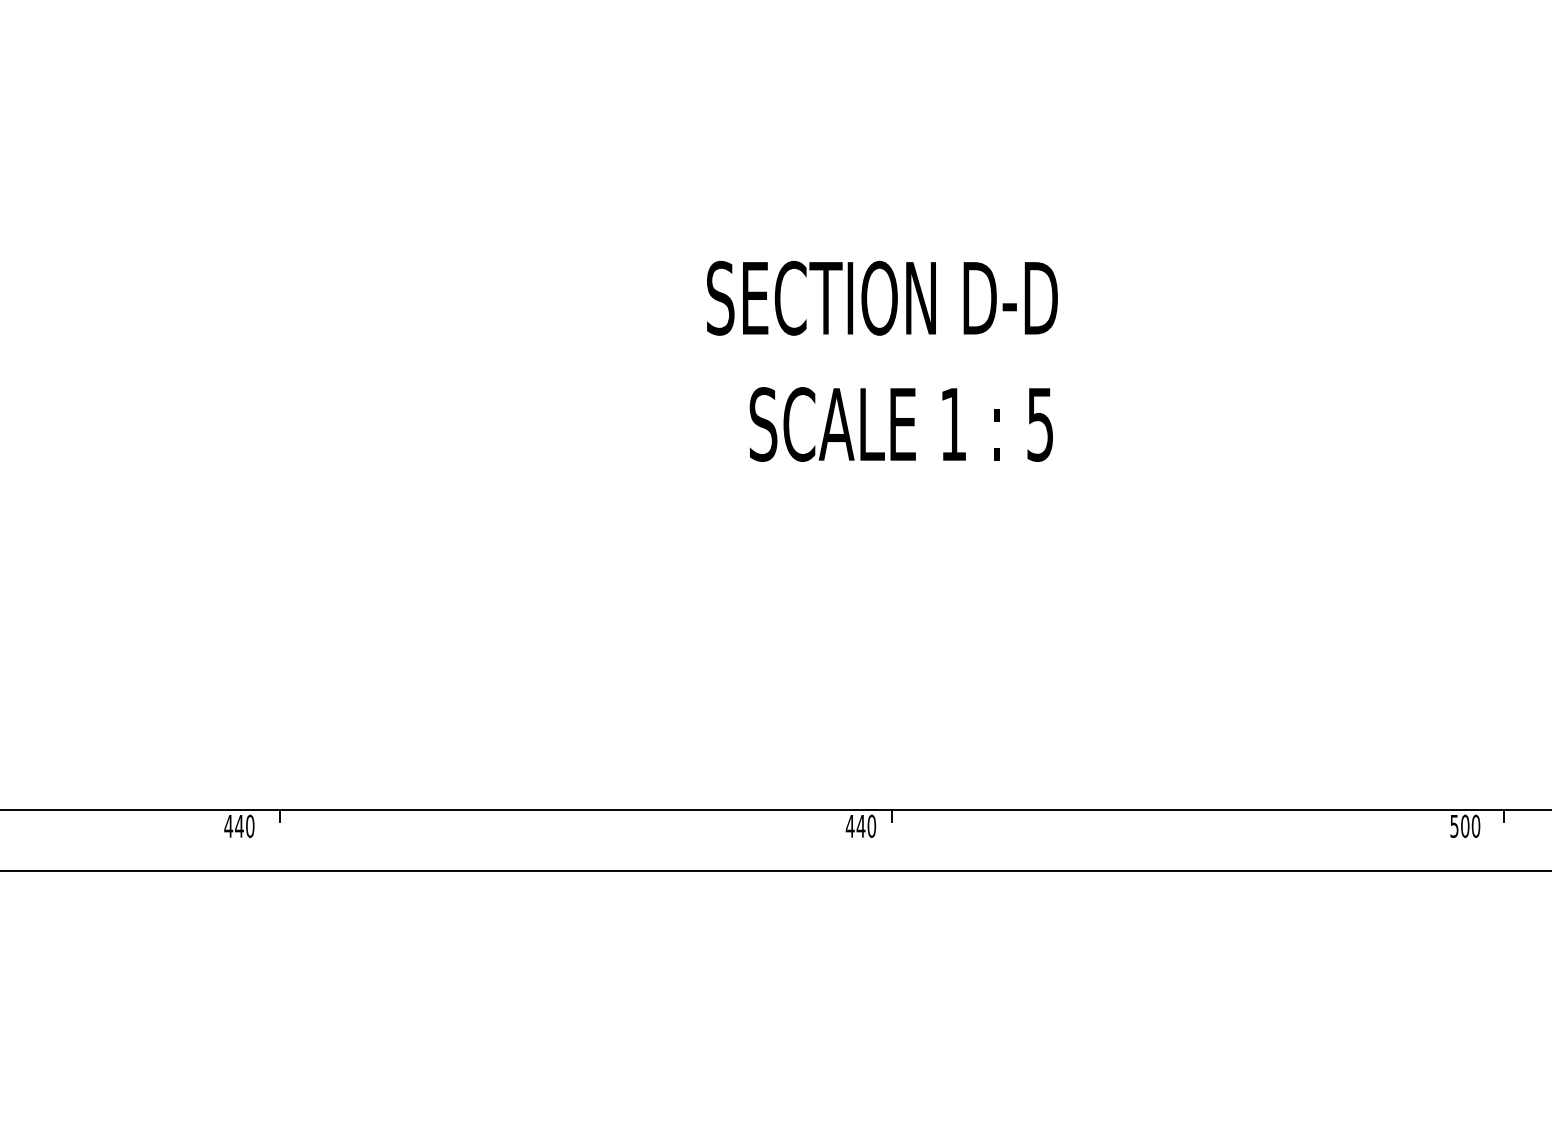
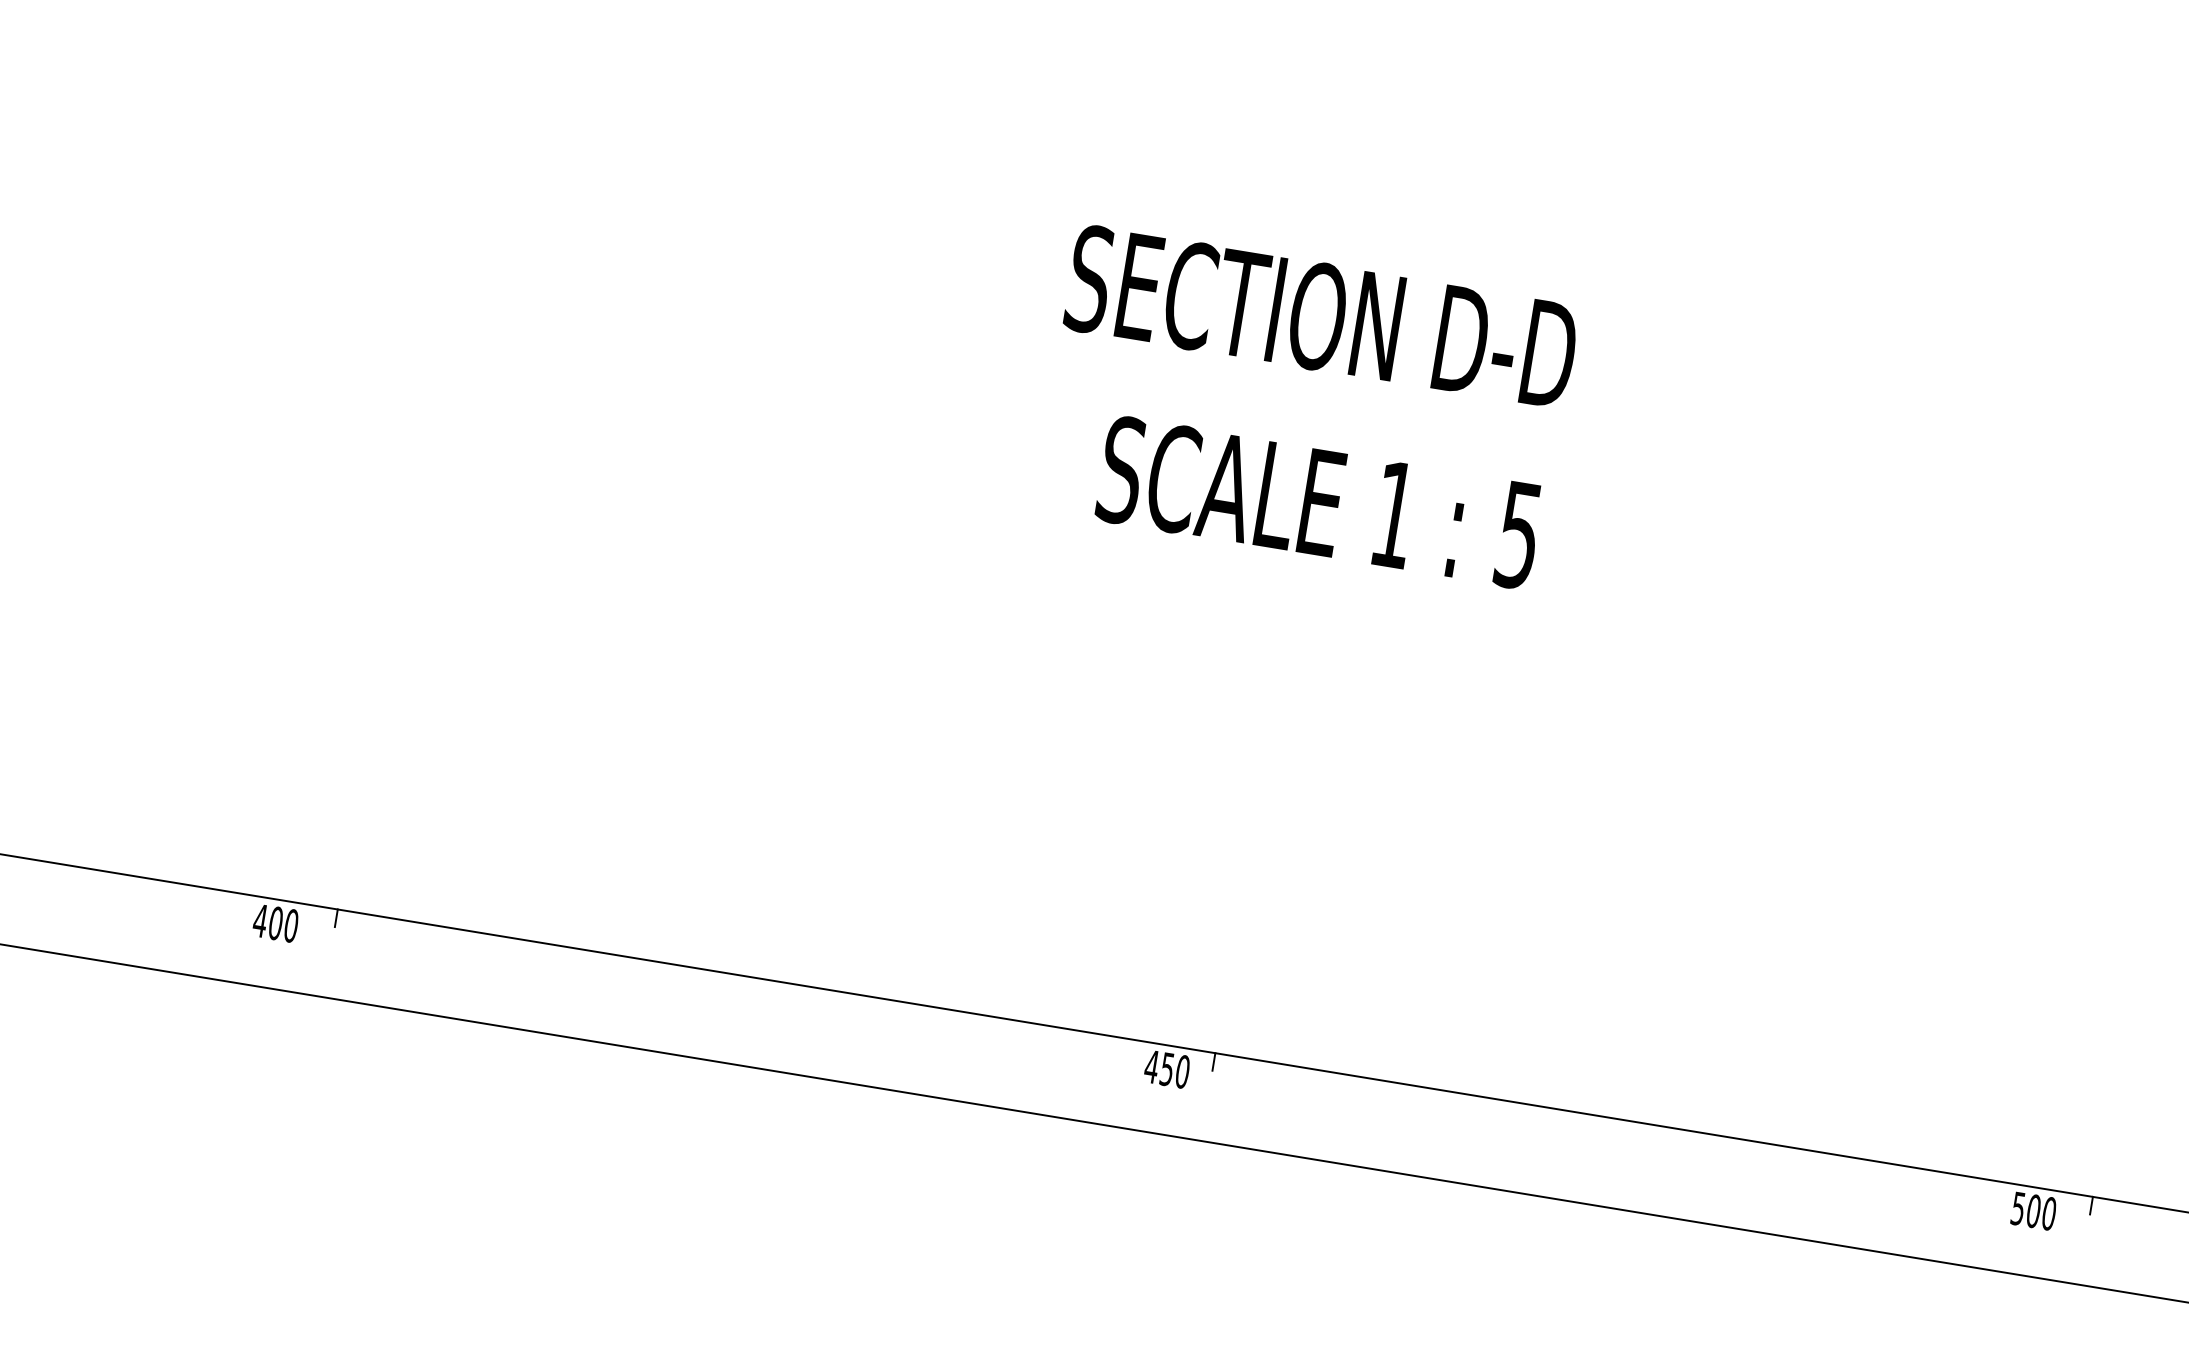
text: (239, 825) -> (276, 922), 440 -> 400
text: (860, 826) -> (1166, 1069), 440 -> 450

